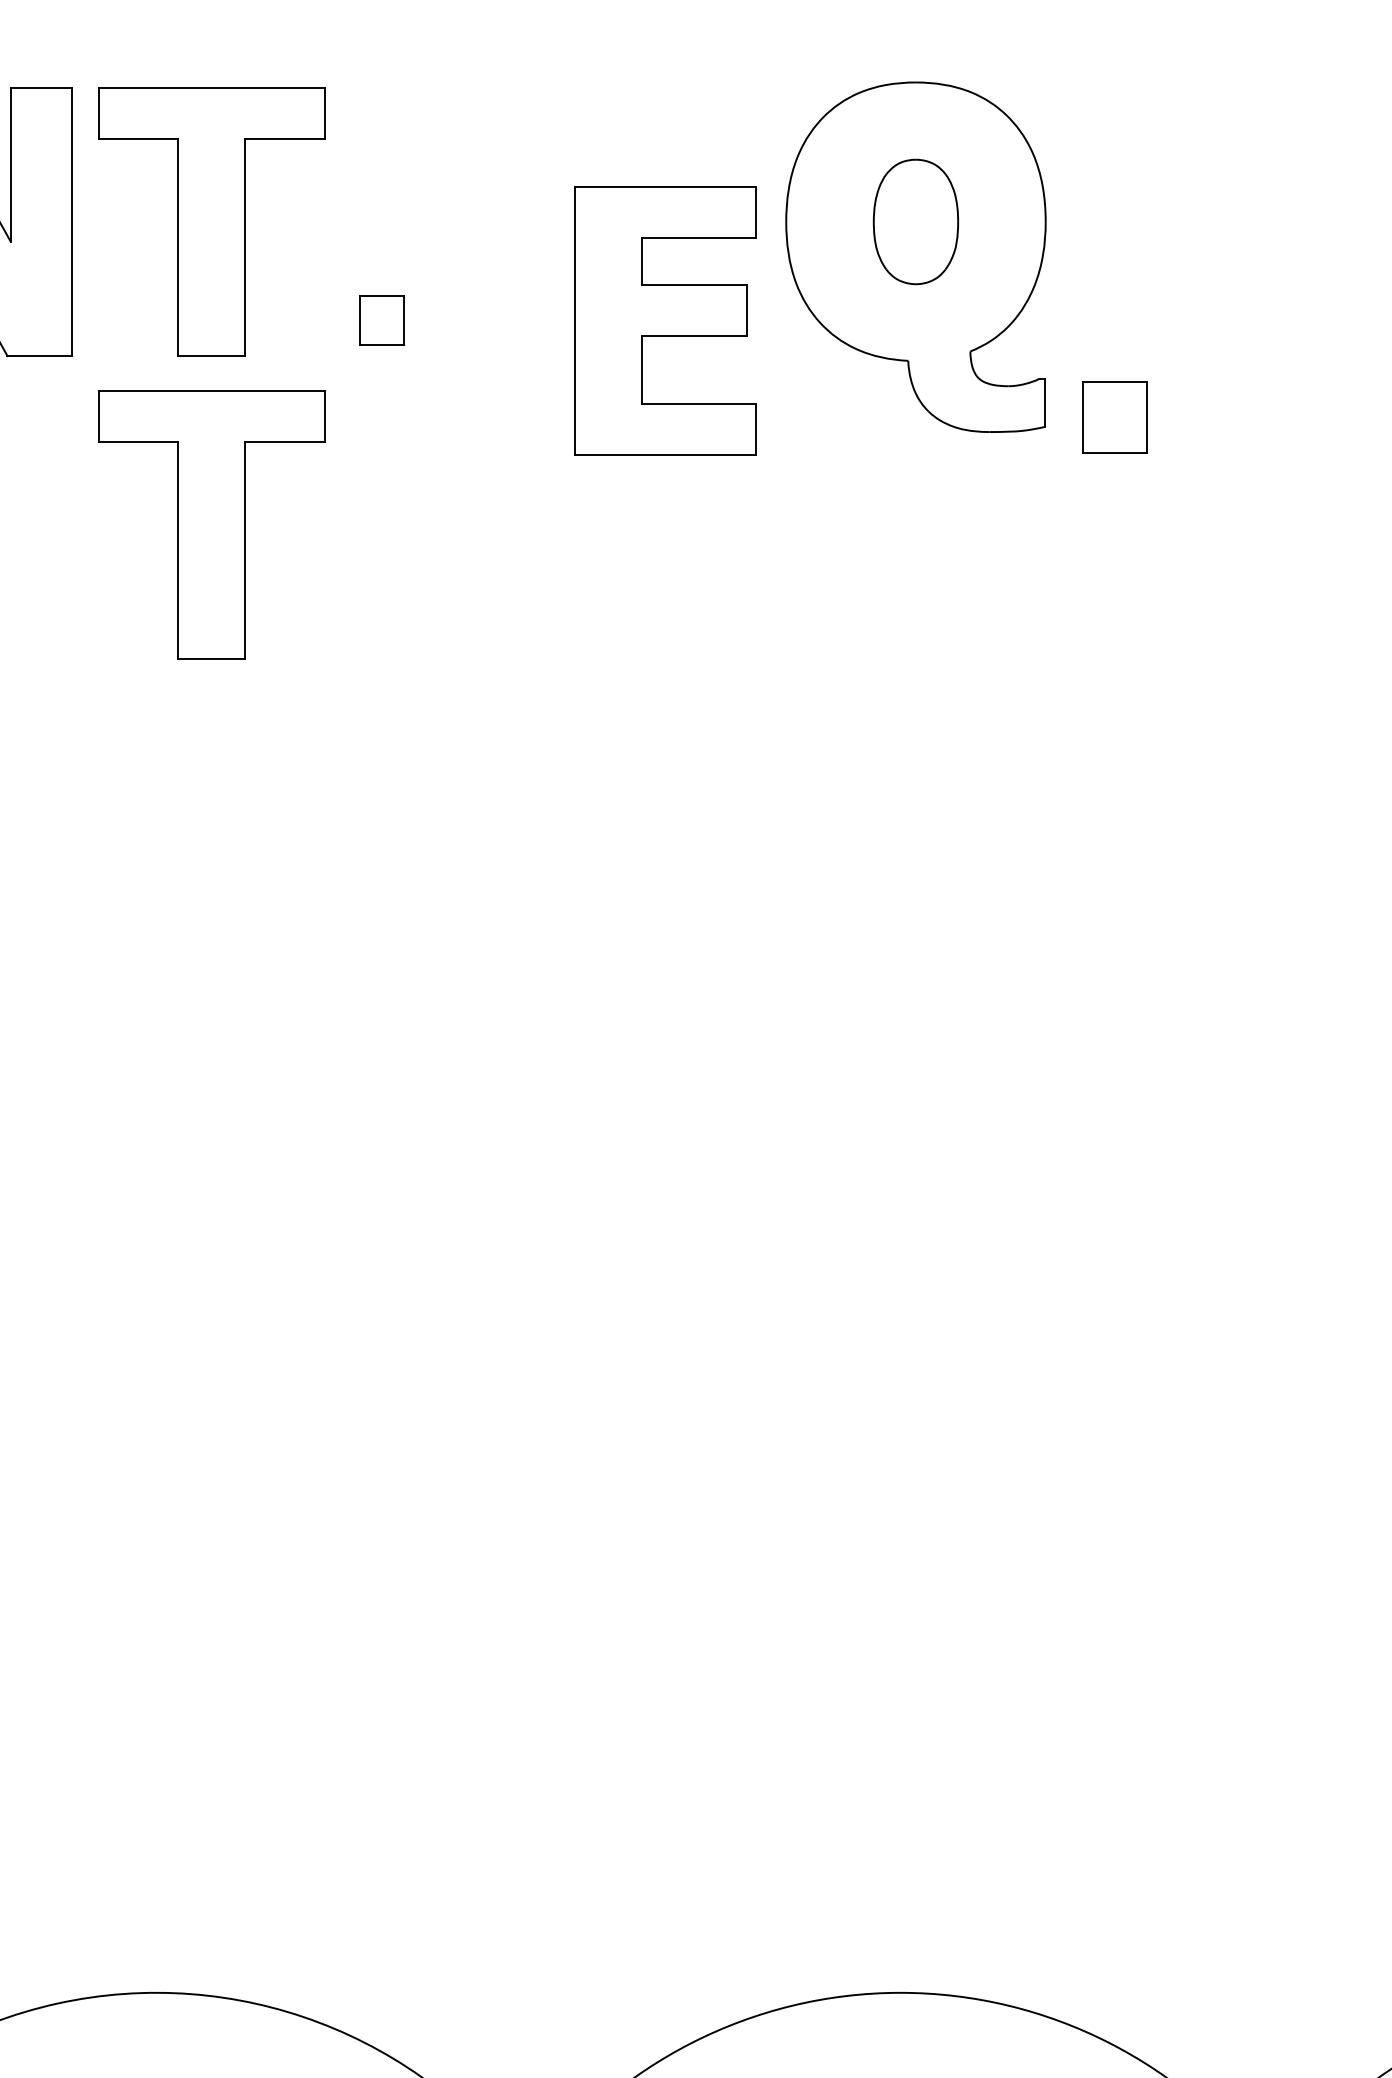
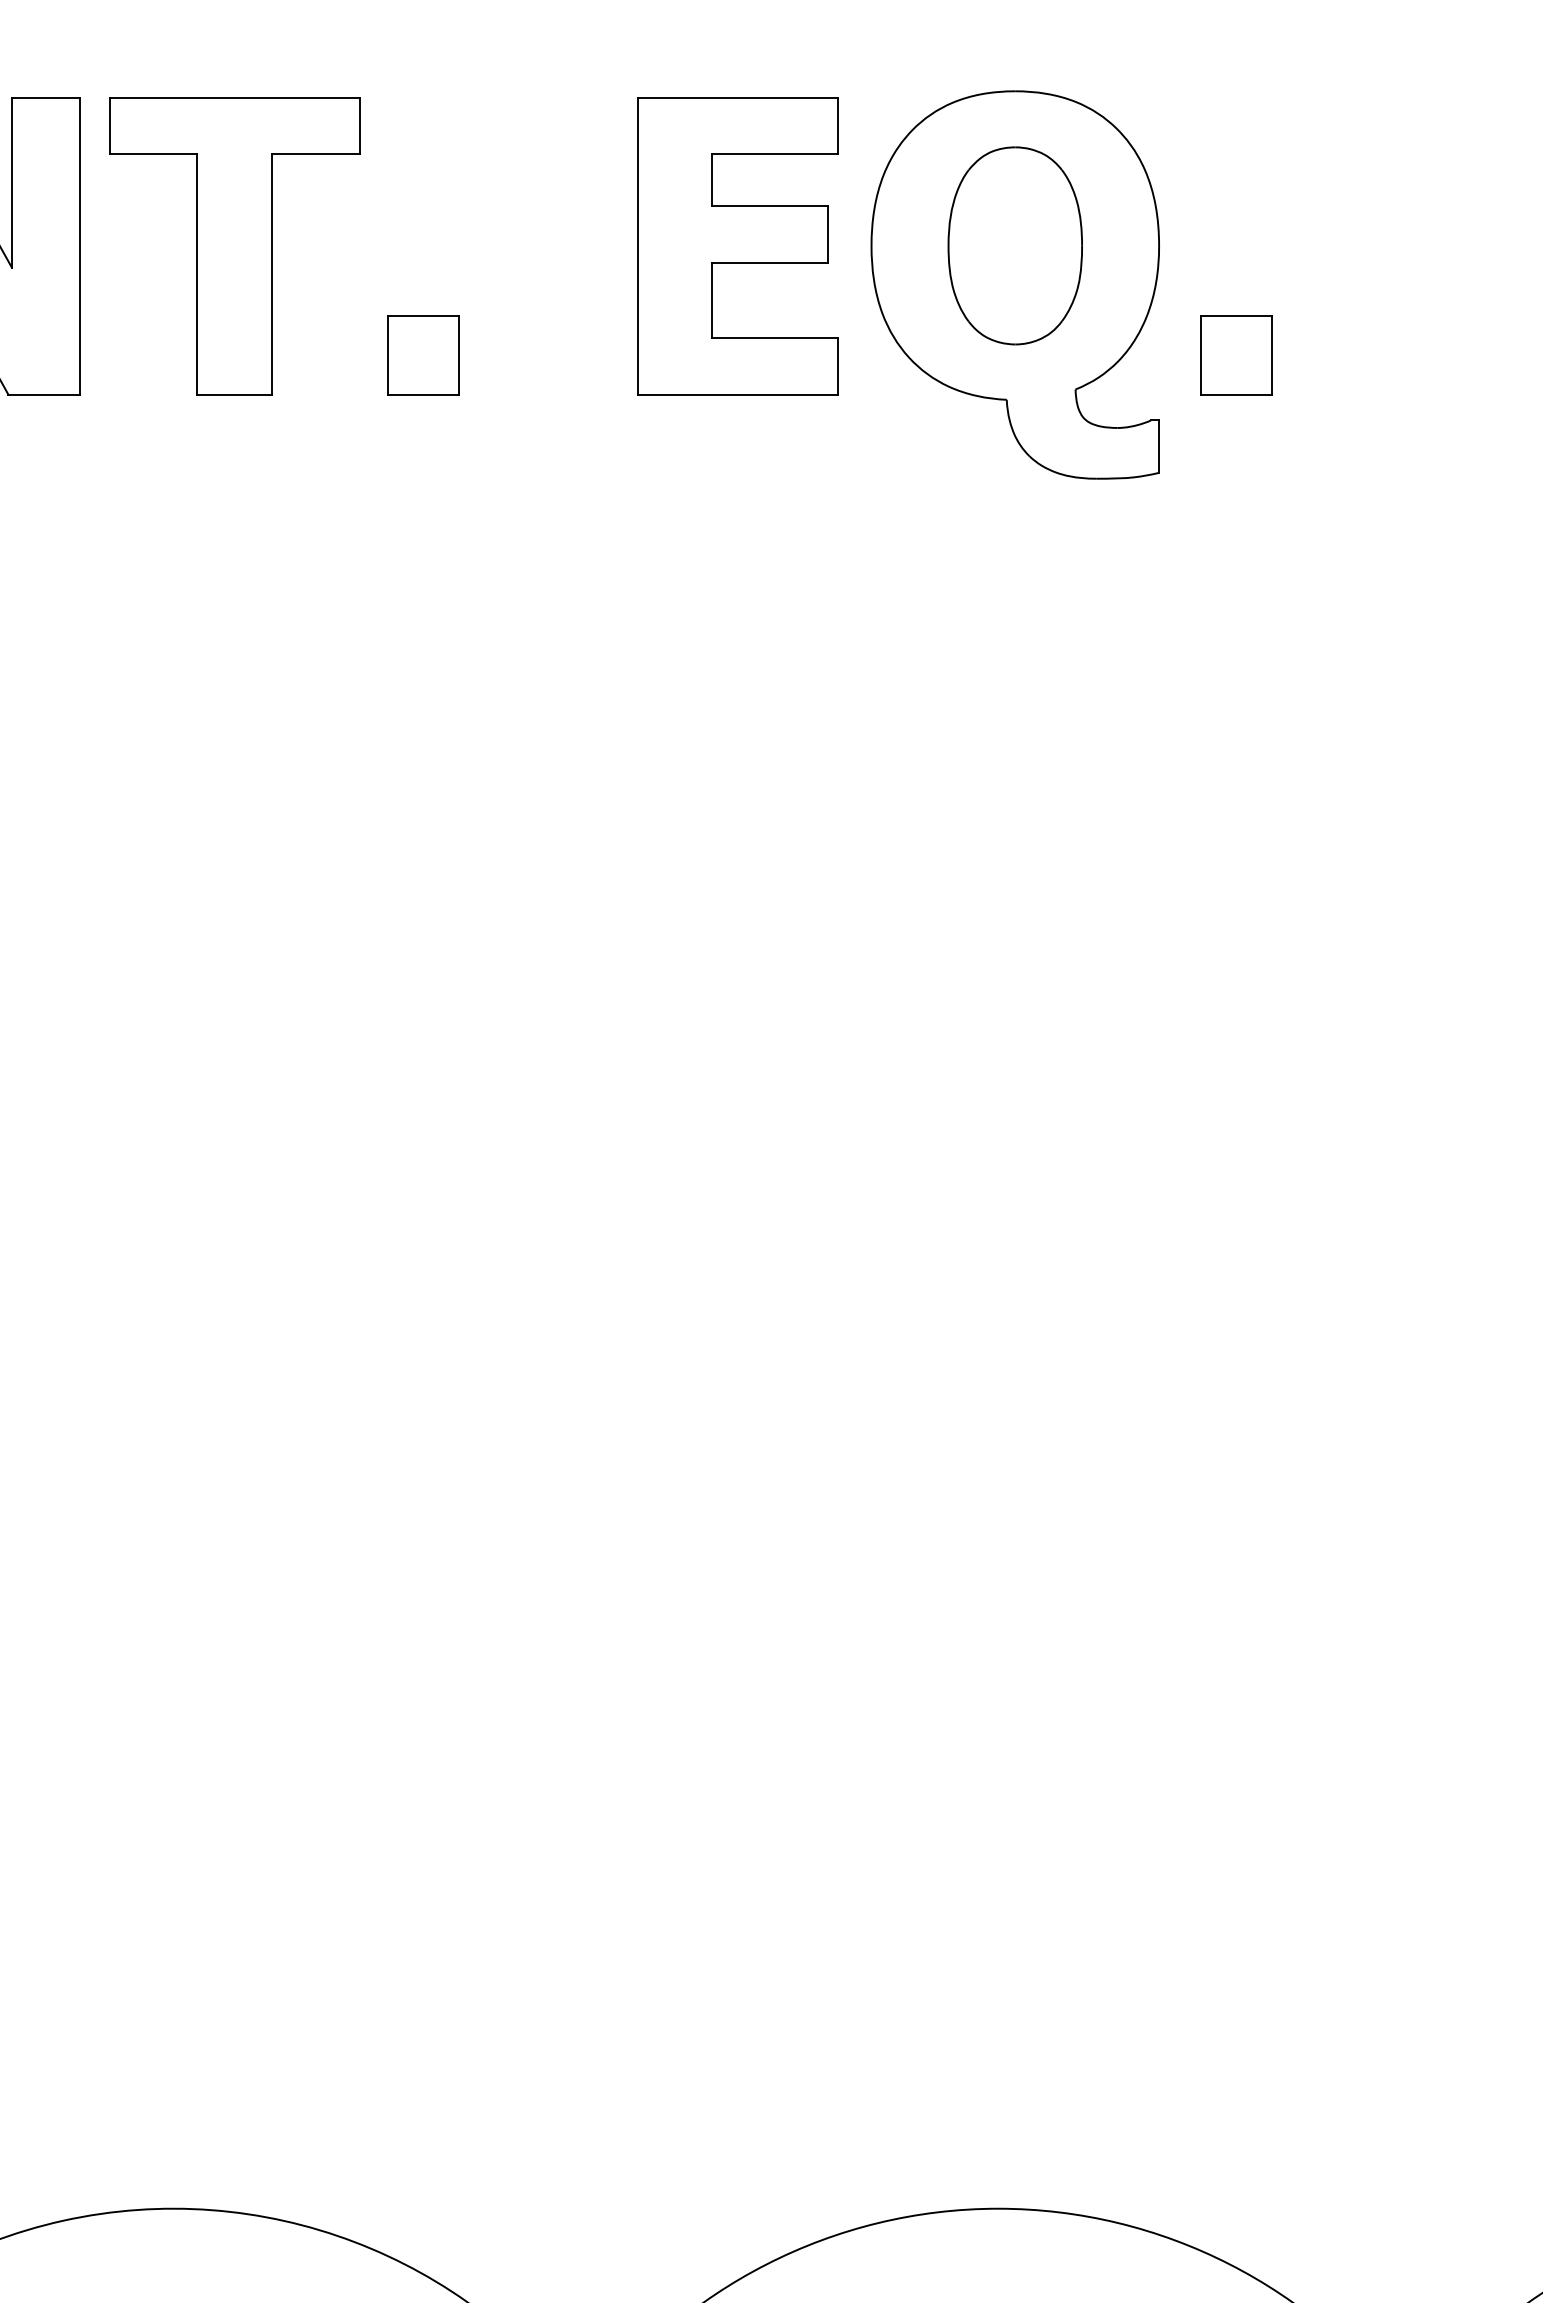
part: (915, 221) -> (1014, 245), size x1.43
part: (381, 320) -> (422, 355), size x1.43
part: (665, 320) -> (737, 245), moved
part: (1114, 417) -> (1235, 355), moved
part: (211, 524) -> (234, 581), removed

